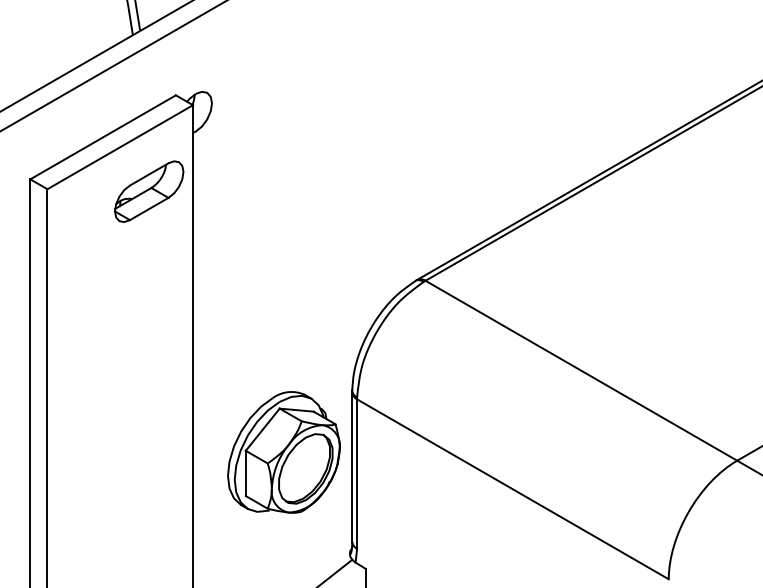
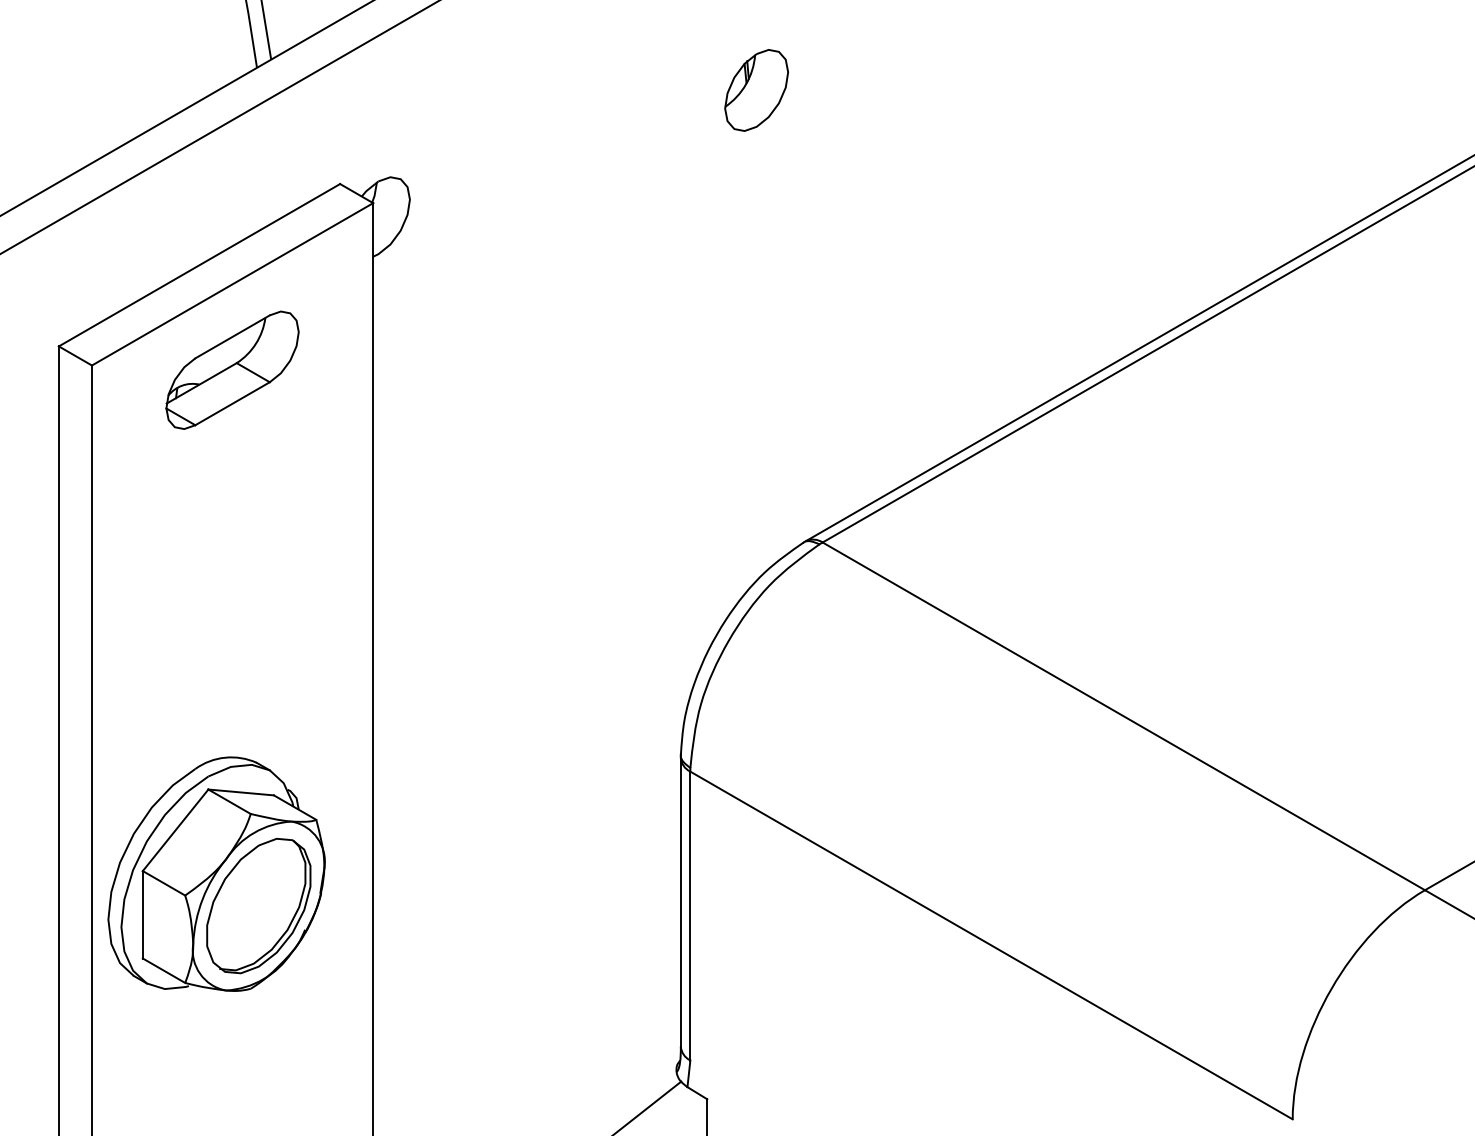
part: (391, 46) -> (756, 89), added
part: (149, 191) -> (233, 369), moved
part: (283, 452) -> (215, 874), moved

